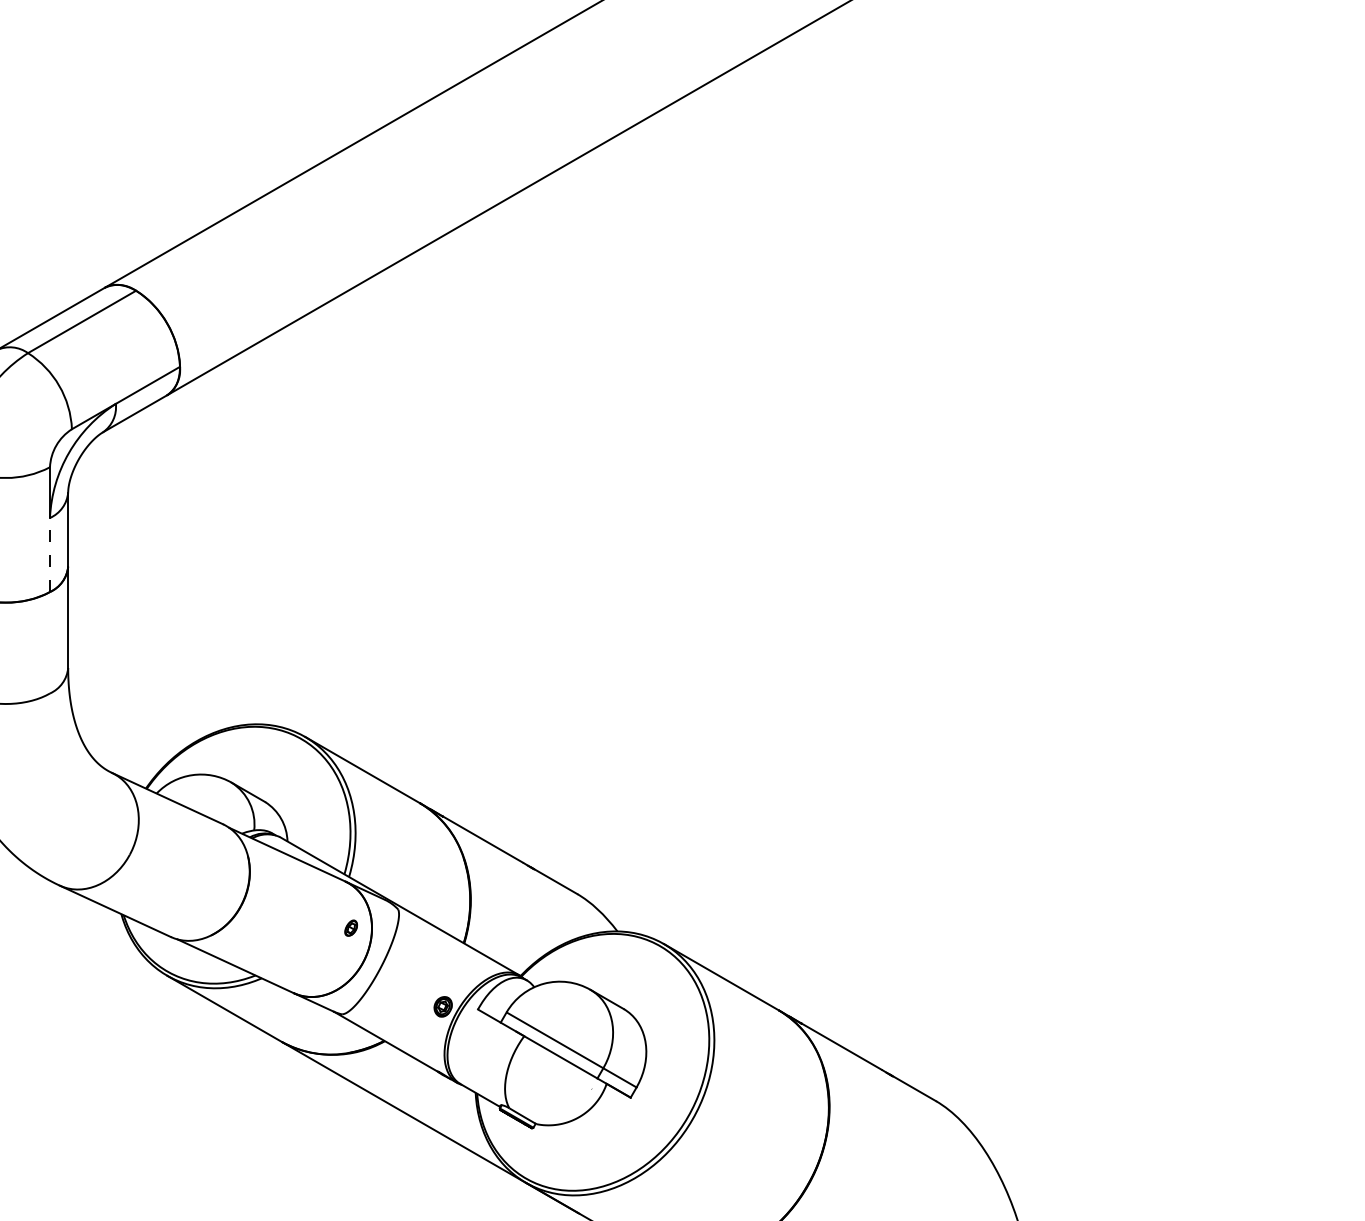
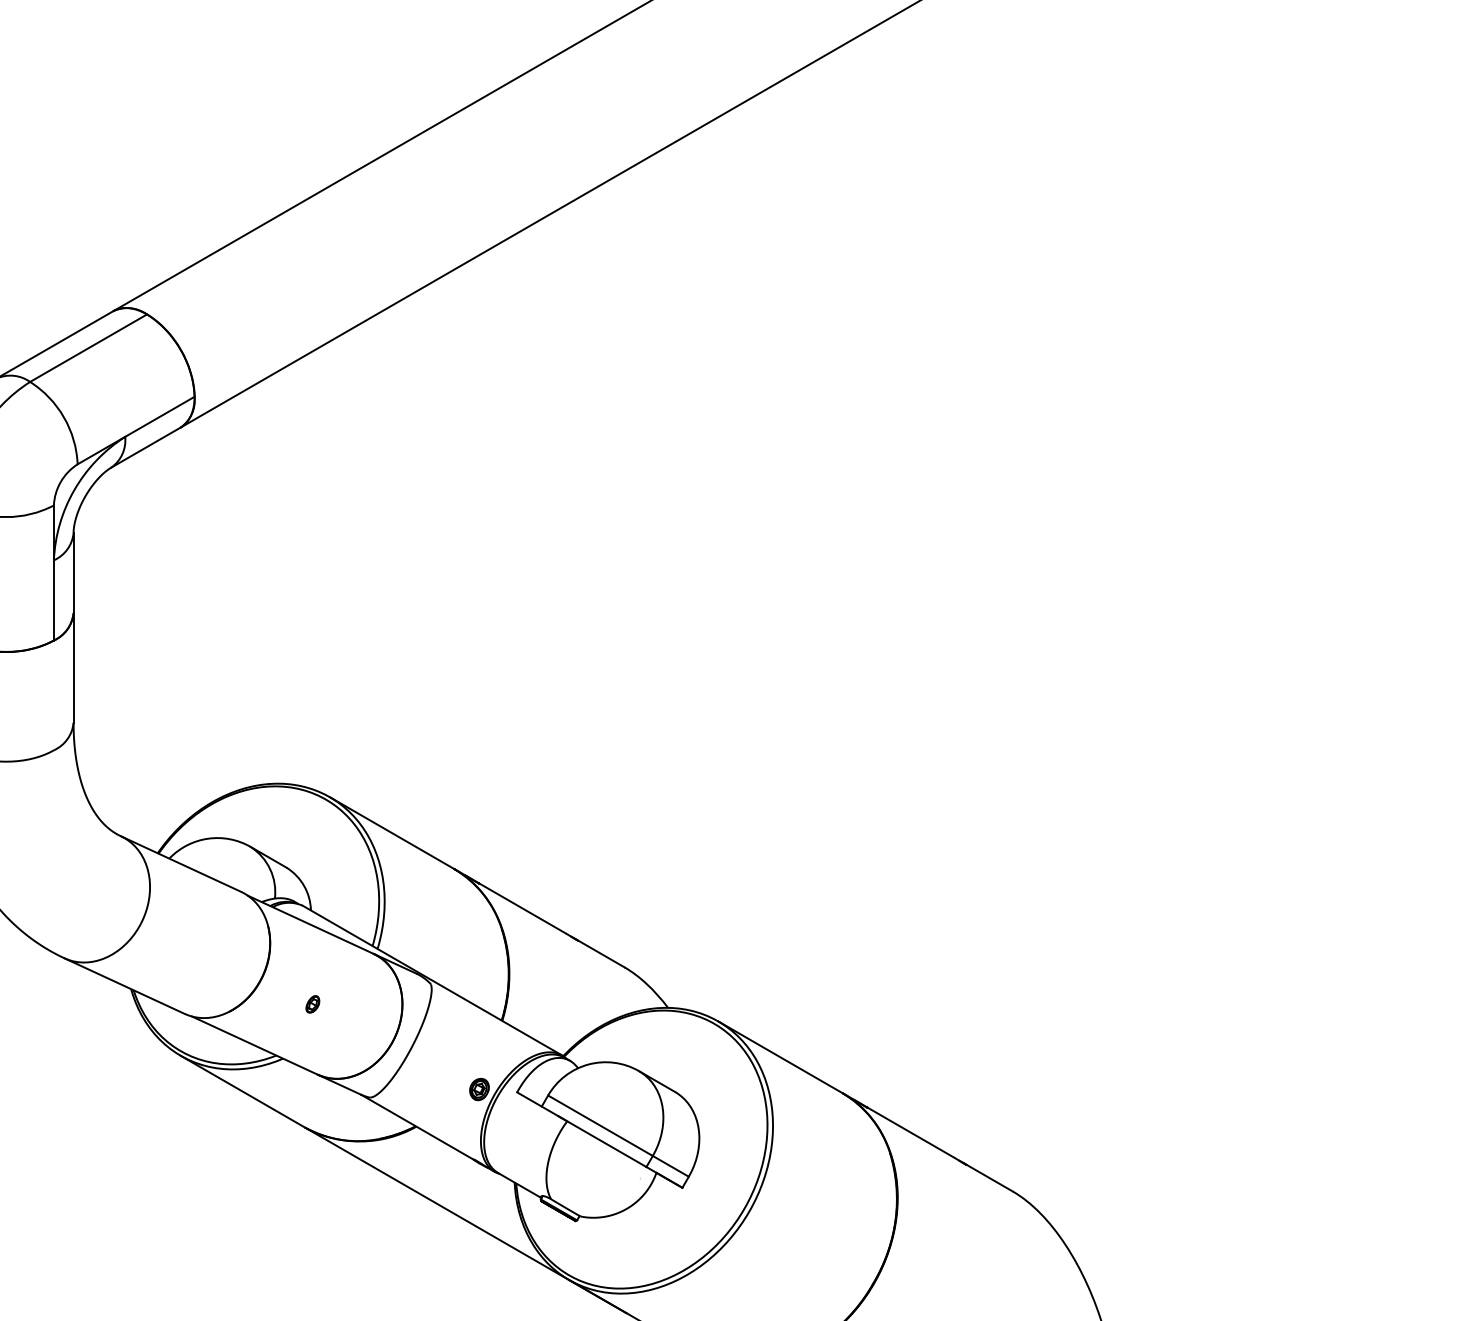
line: (49, 554) -> (53, 599), dashed -> solid
part: (350, 928) -> (312, 1004), moved

